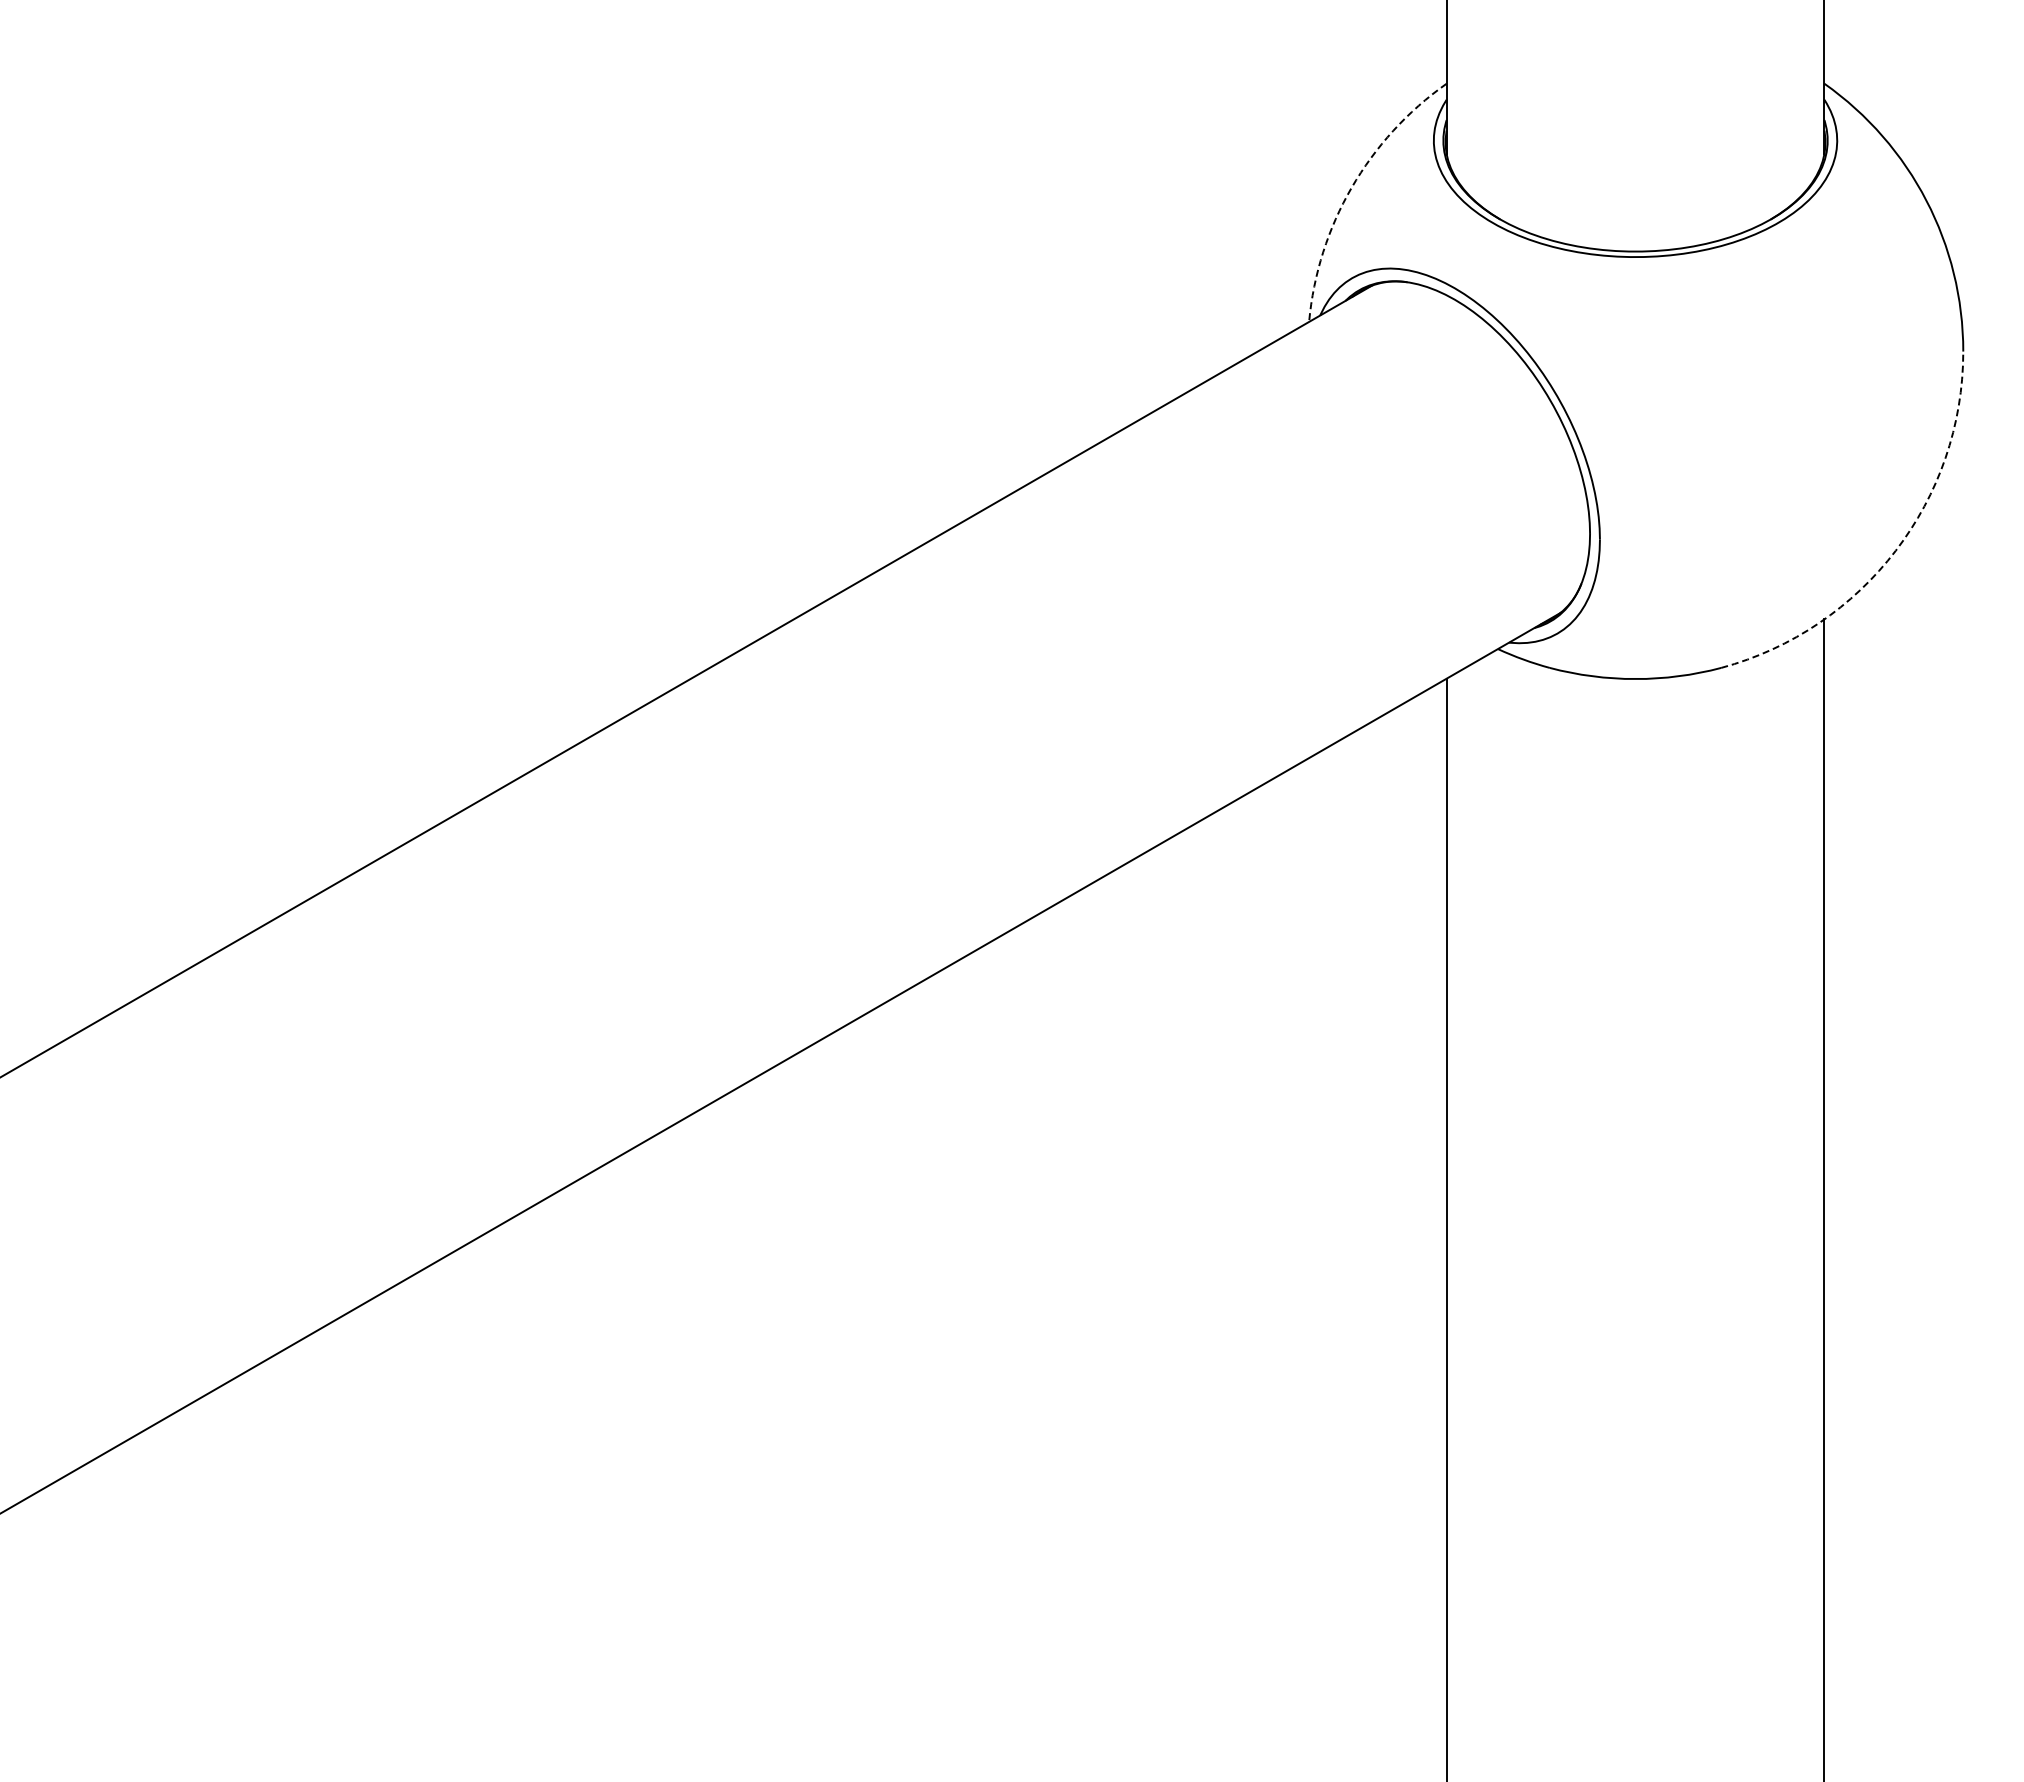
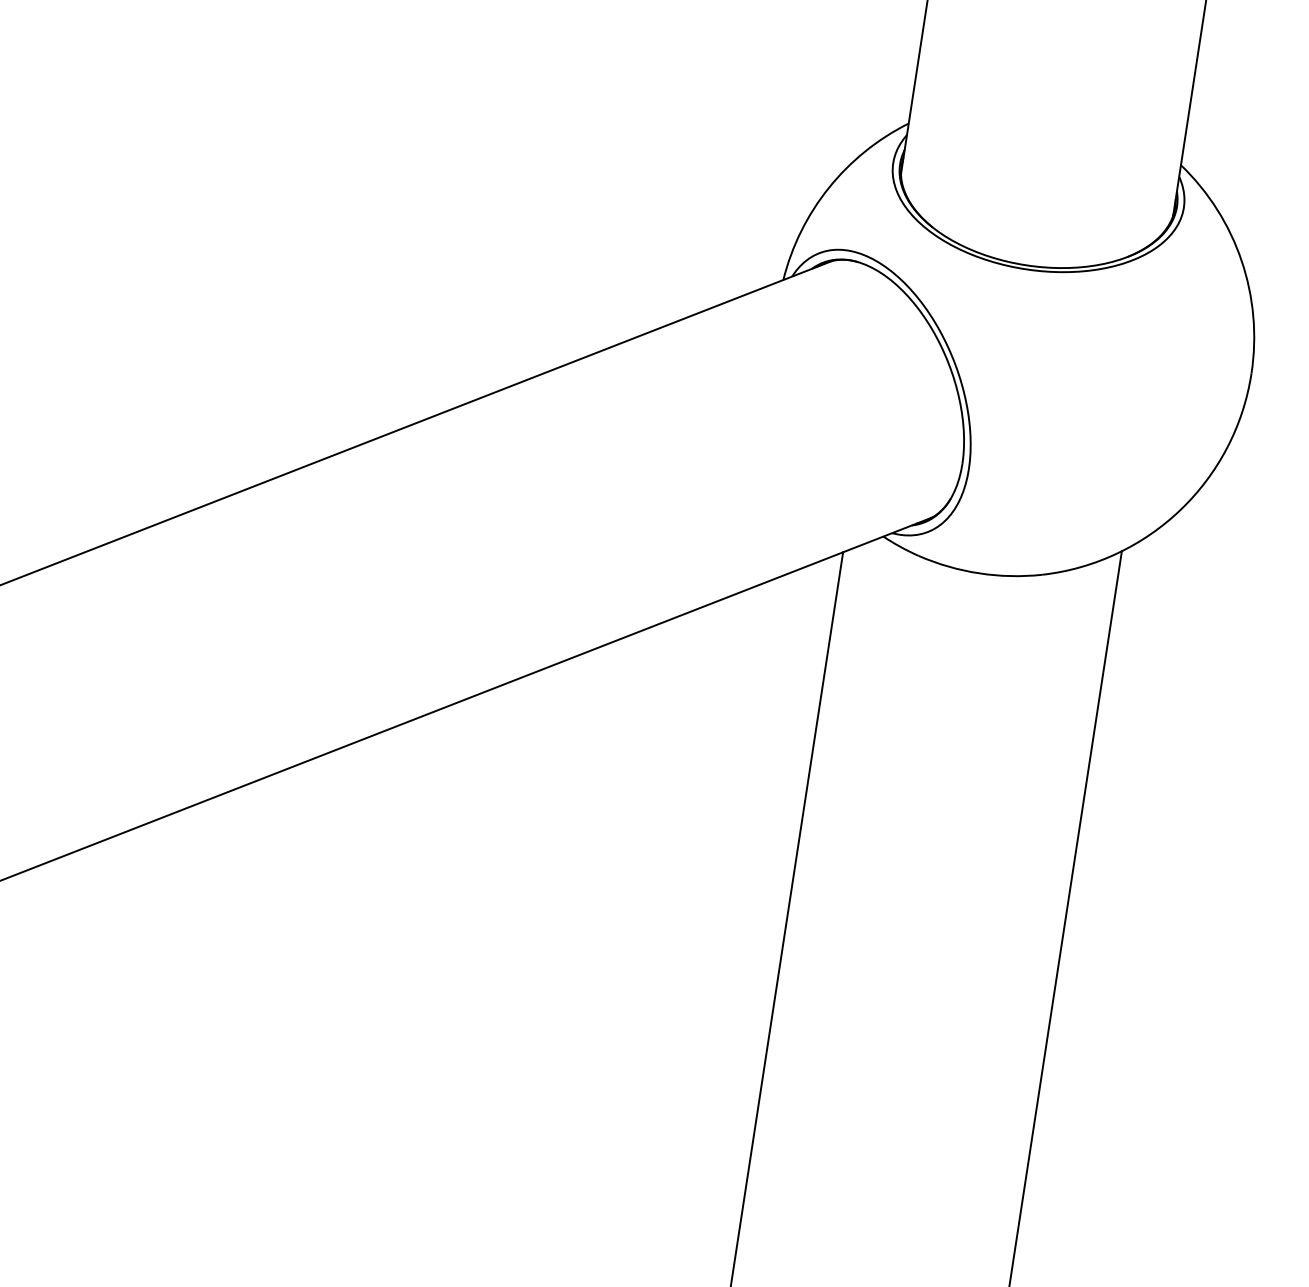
arc: (1351, 187) -> (828, 187), dashed -> solid
arc: (1895, 550) -> (1180, 509), dashed -> solid

